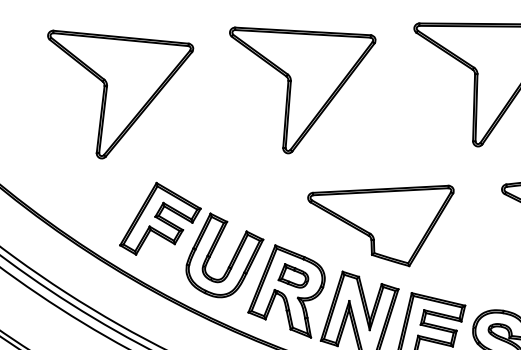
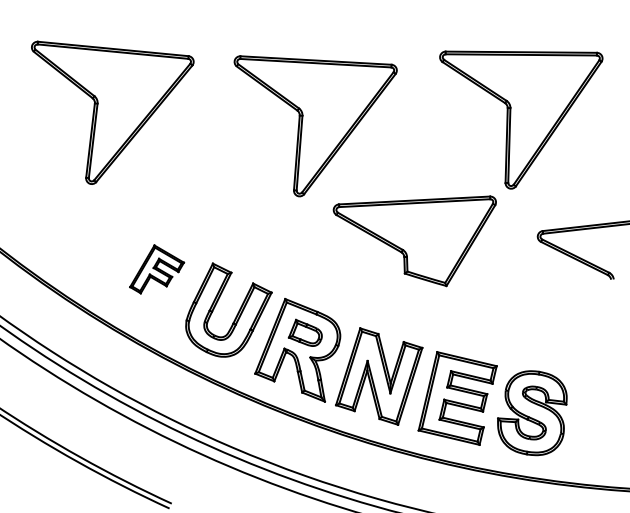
part: (120, 94) -> (112, 112), moved
part: (159, 218) -> (156, 269), size x0.6
part: (380, 226) -> (414, 241), moved

